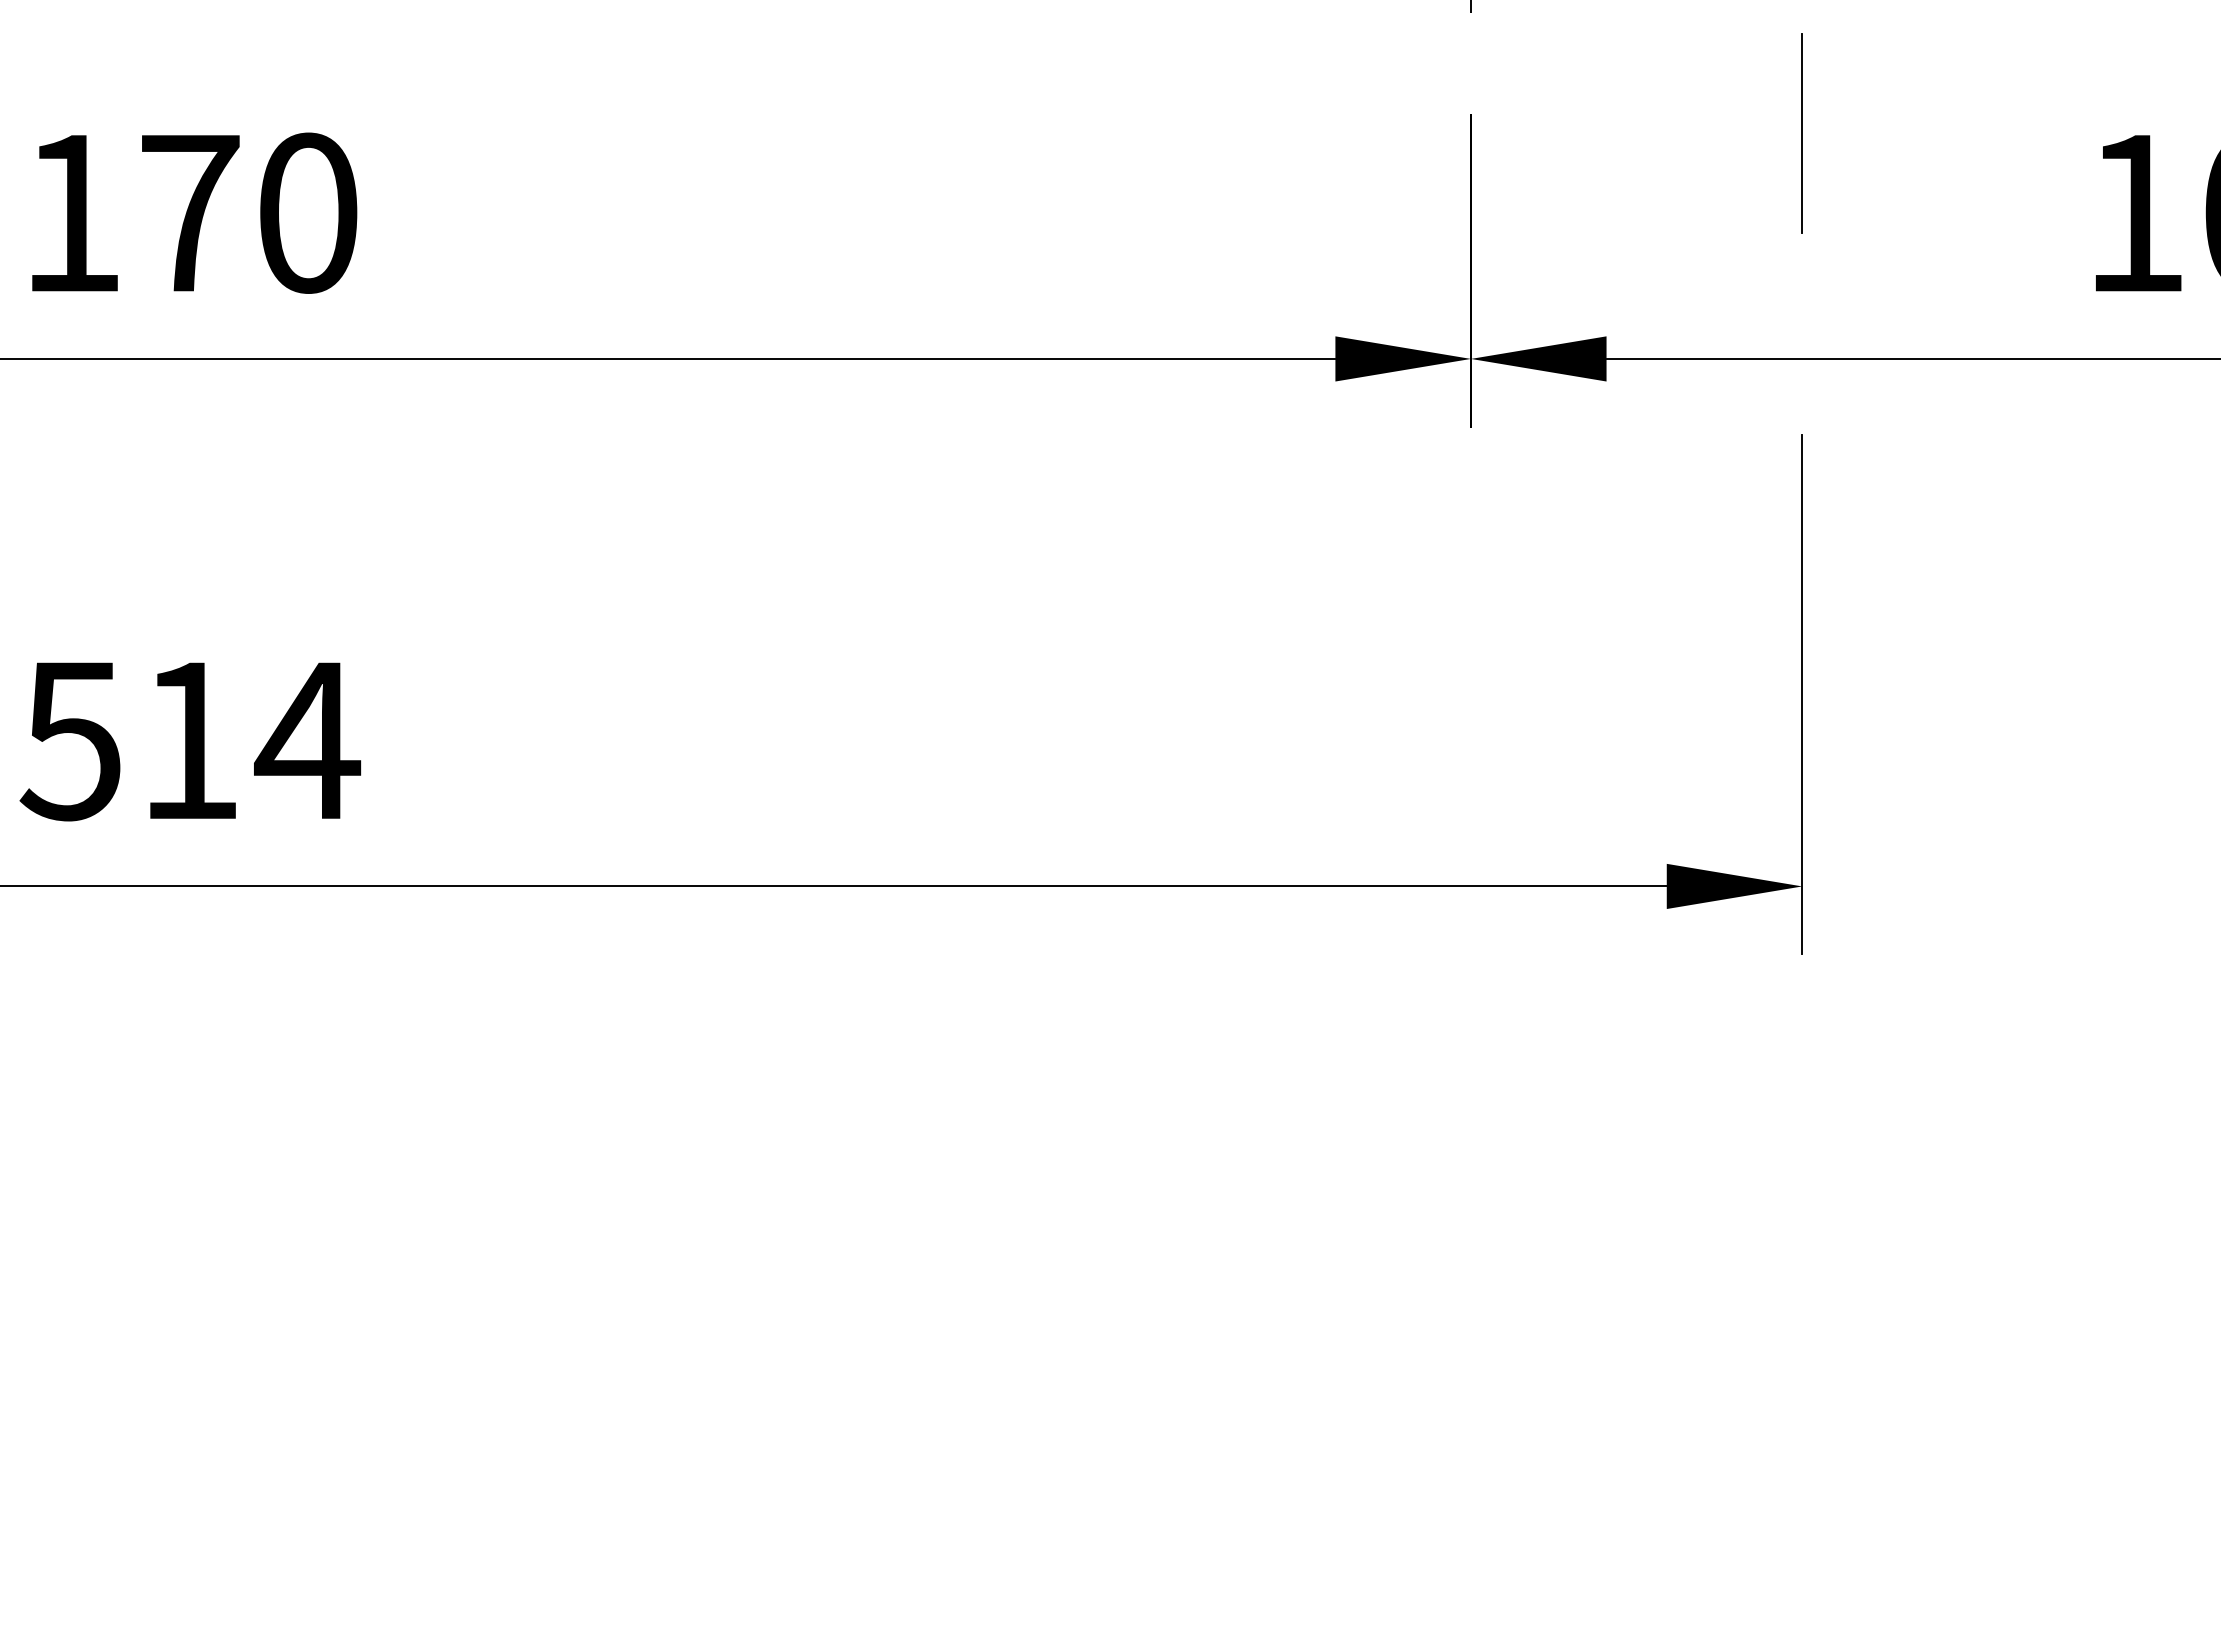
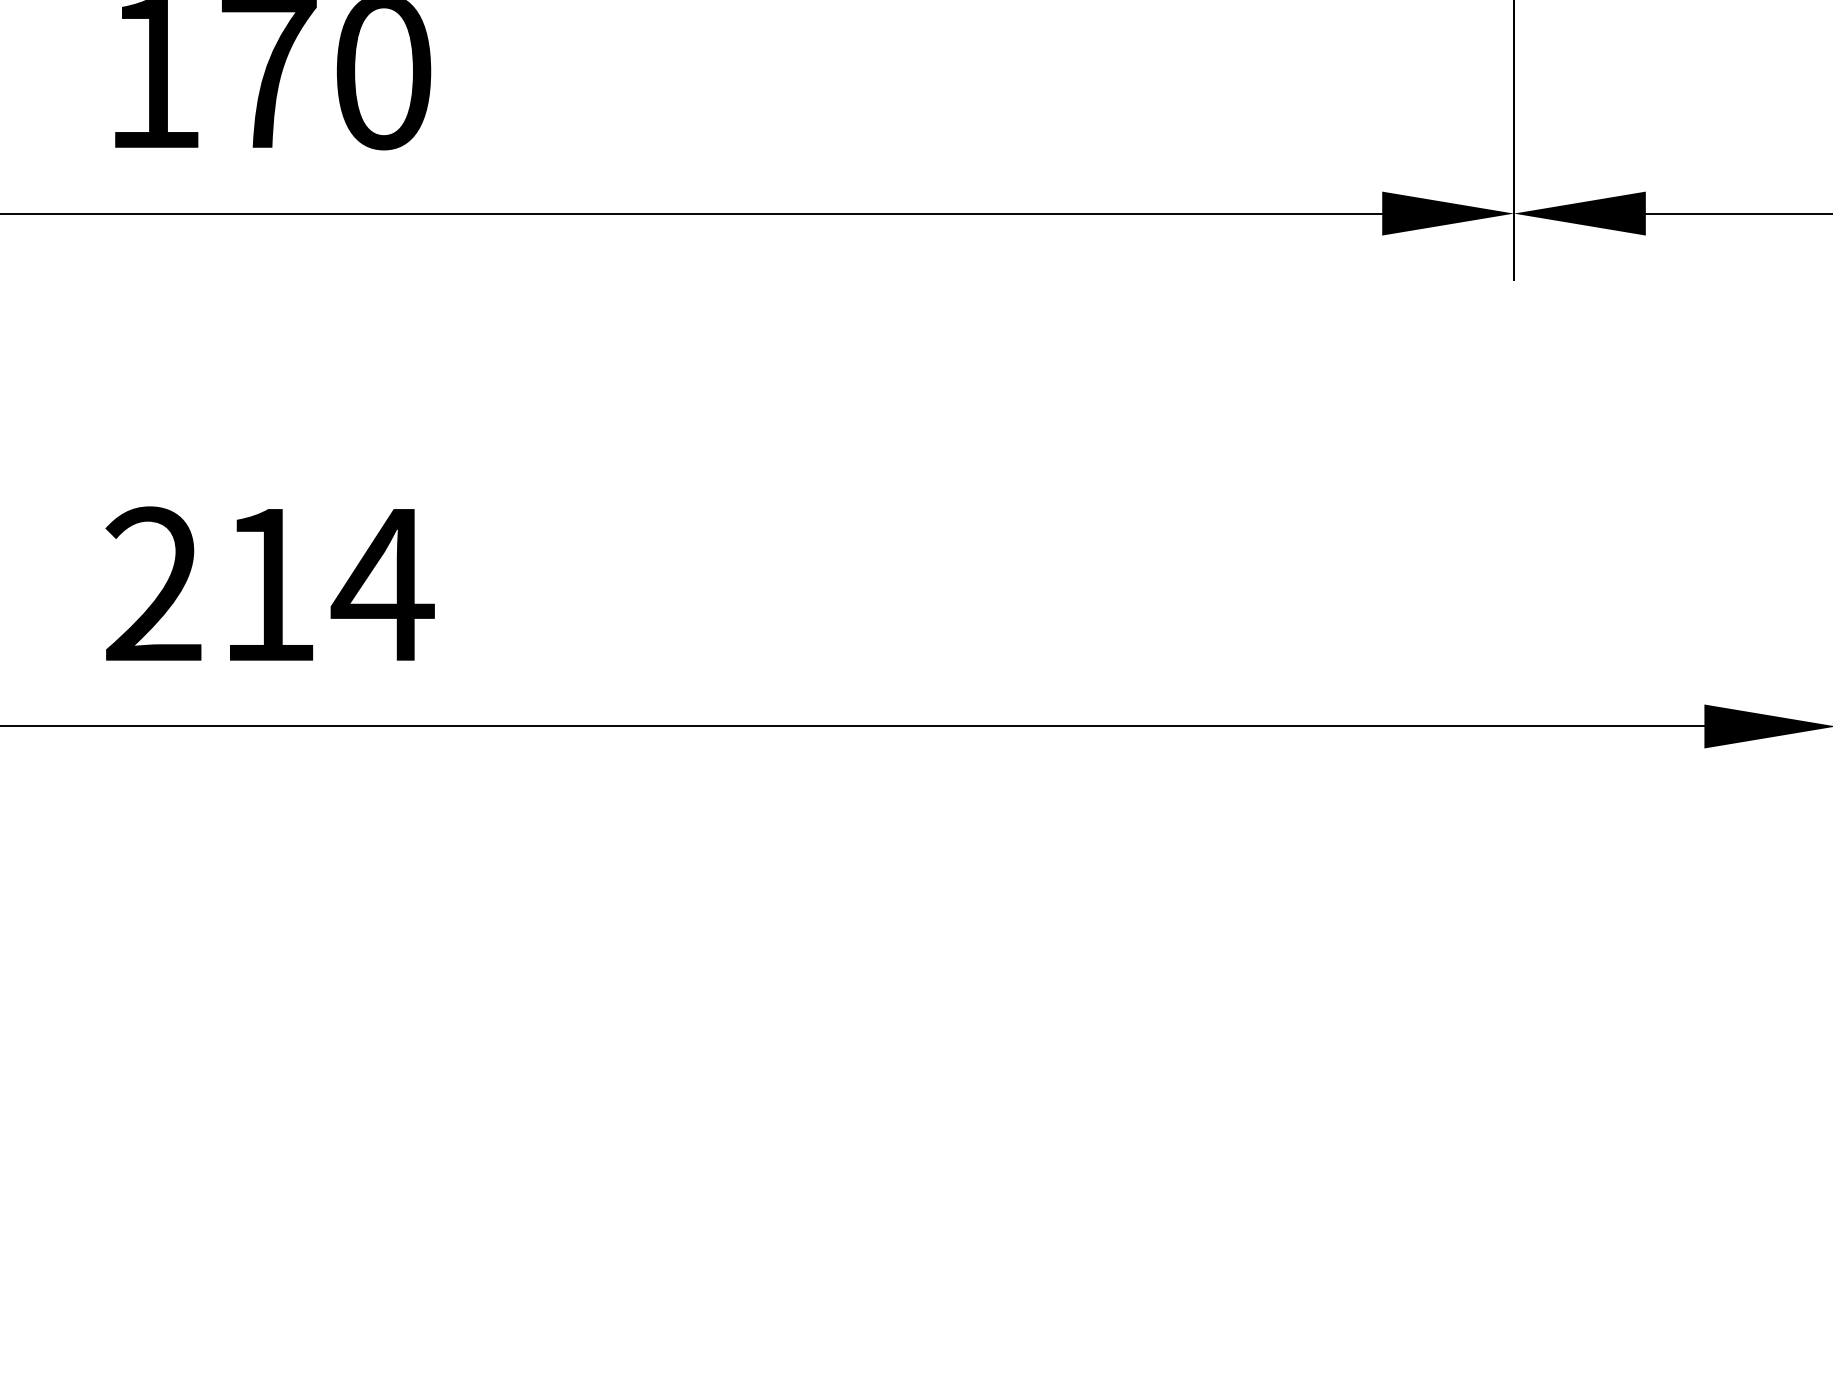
text: (69, 740) -> (151, 584), 514 -> 214

